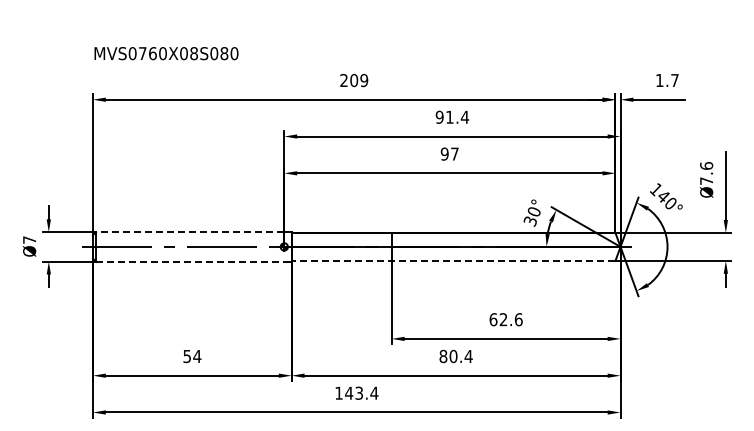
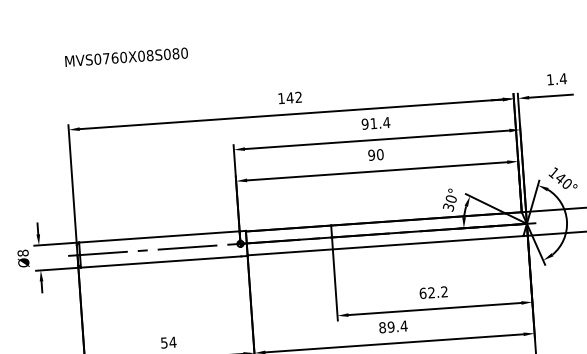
text: (166, 53) -> (126, 57), moved
text: (354, 80) -> (290, 97), 209 -> 142
text: (674, 80) -> (562, 78), 1.7 -> 1.4
text: (454, 153) -> (379, 154), 97 -> 90
line: (189, 232) -> (158, 237), dashed -> solid
text: (29, 239) -> (23, 252), Ø7 -> Ø8
line: (453, 260) -> (385, 245), dashed -> solid
line: (190, 261) -> (161, 261), dashed -> solid
text: (518, 319) -> (444, 291), 62.6 -> 62.2
text: (453, 356) -> (391, 327), 80.4 -> 89.4

